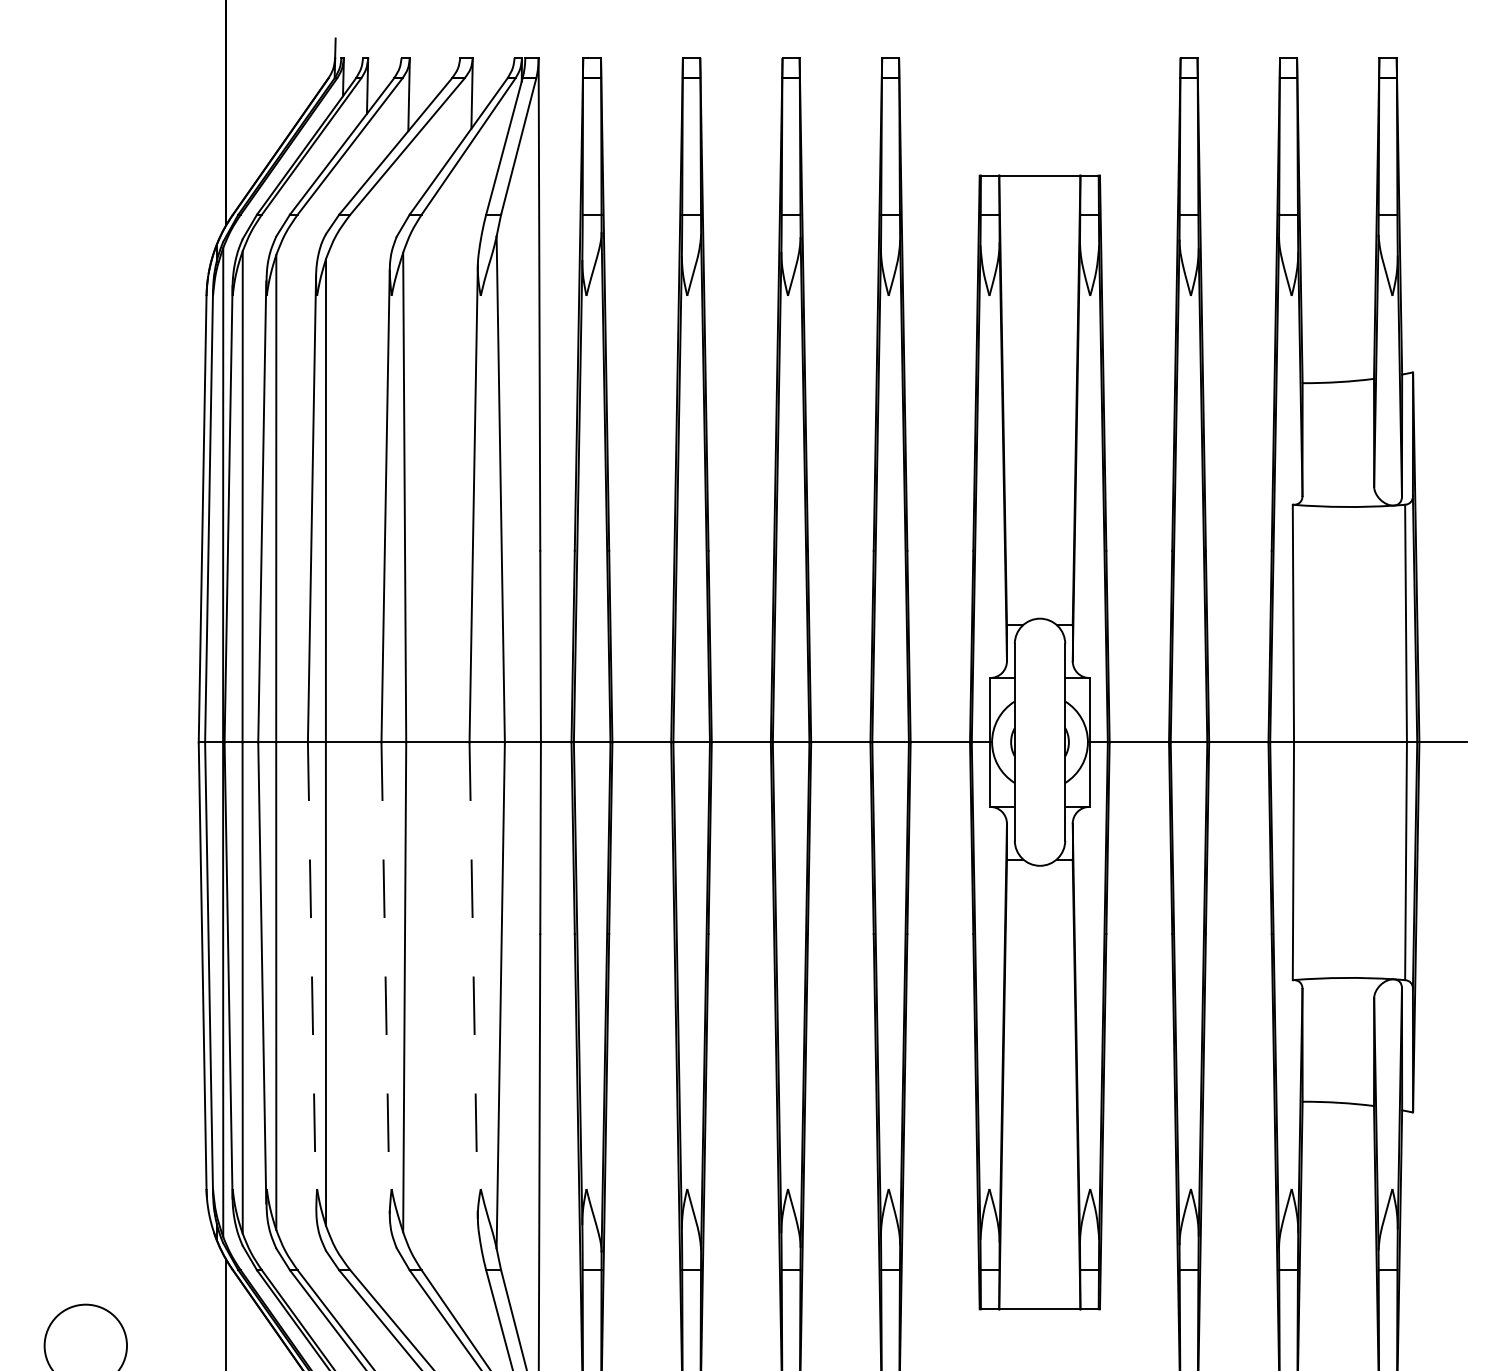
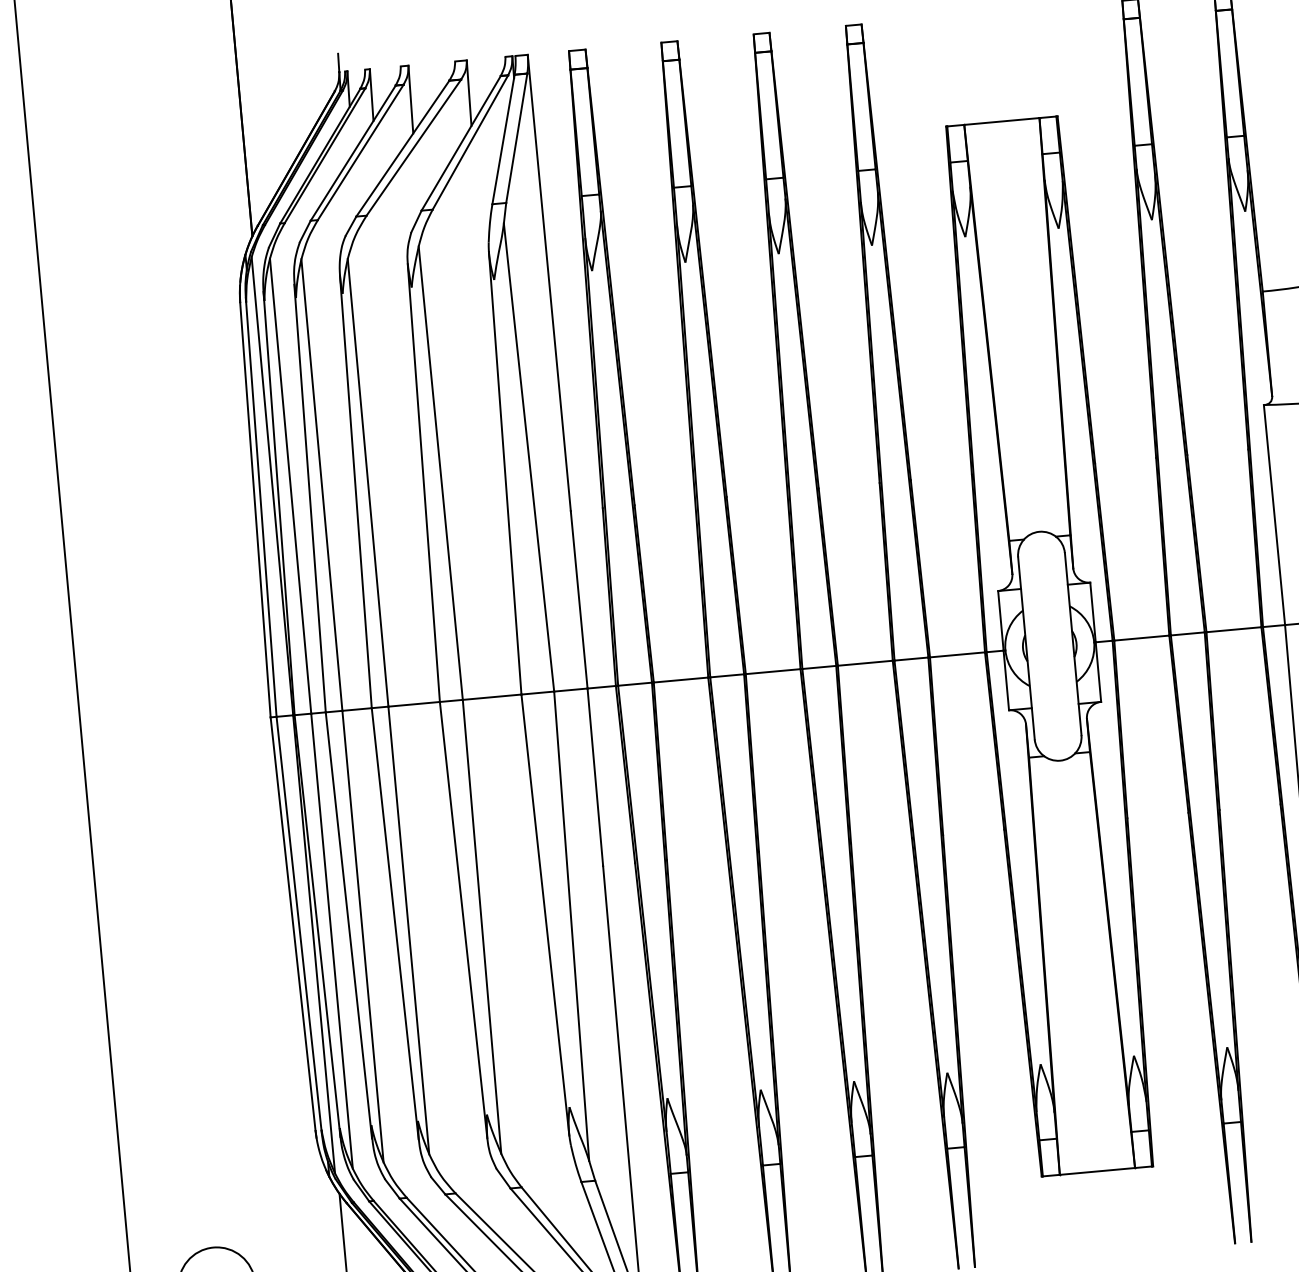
line: (312, 976) -> (395, 924), dashed -> solid
line: (385, 978) -> (463, 920), dashed -> solid
line: (473, 981) -> (545, 915), dashed -> solid

